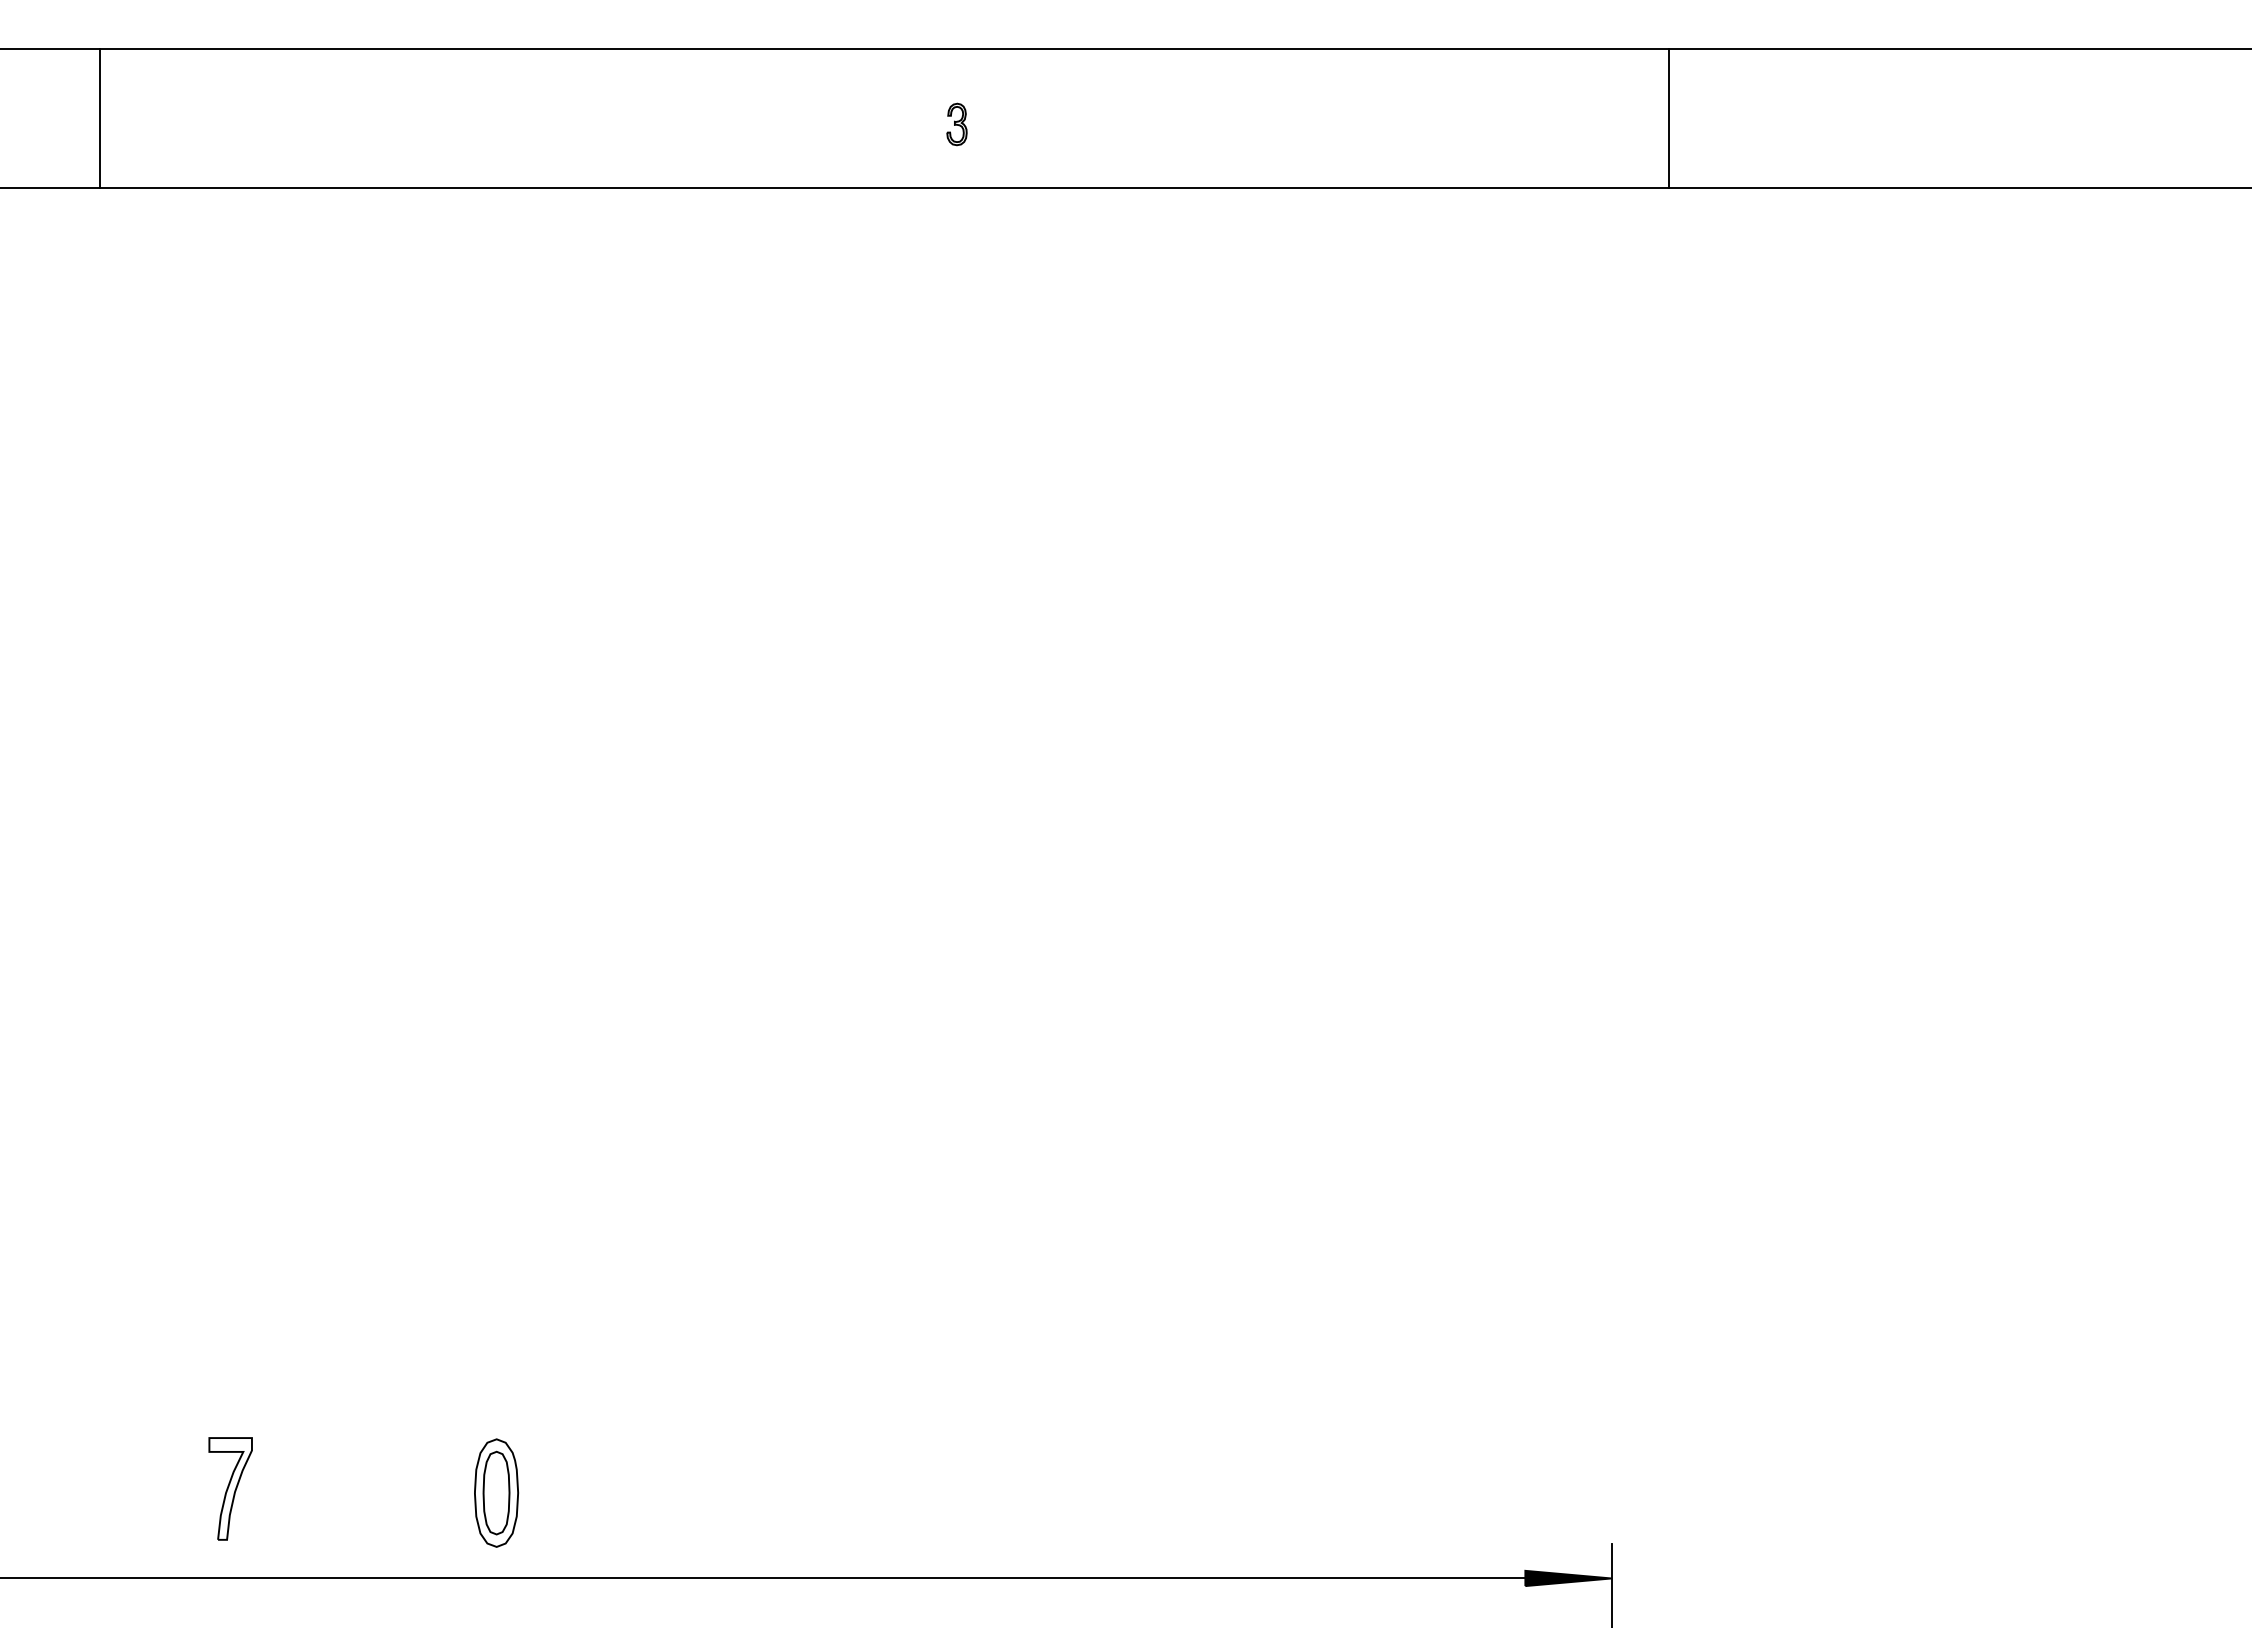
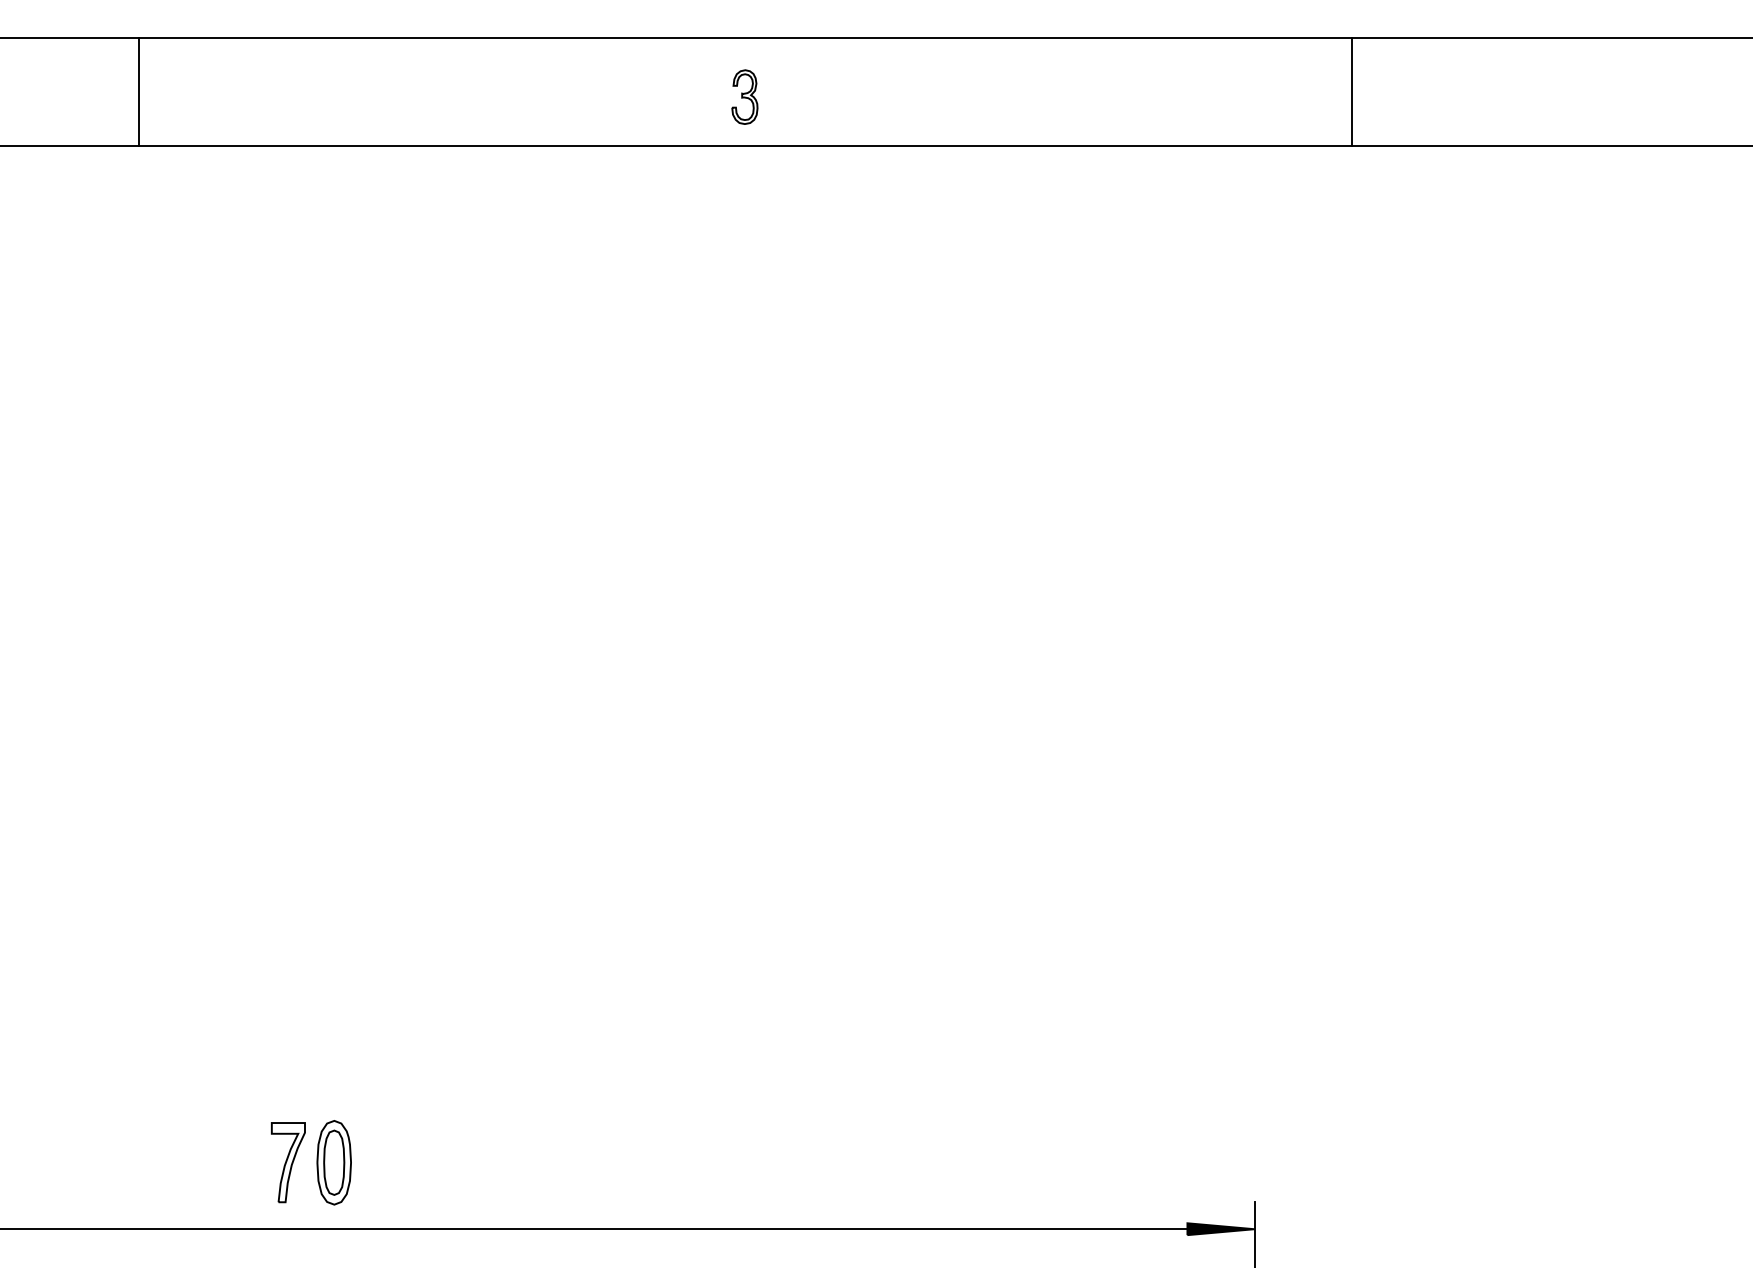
line: (100, 118) -> (138, 92), moved
line: (1669, 118) -> (1351, 92), moved
part: (956, 124) -> (744, 97), size x1.67
part: (230, 1488) -> (288, 1162), moved
part: (496, 1492) -> (334, 1162), moved

